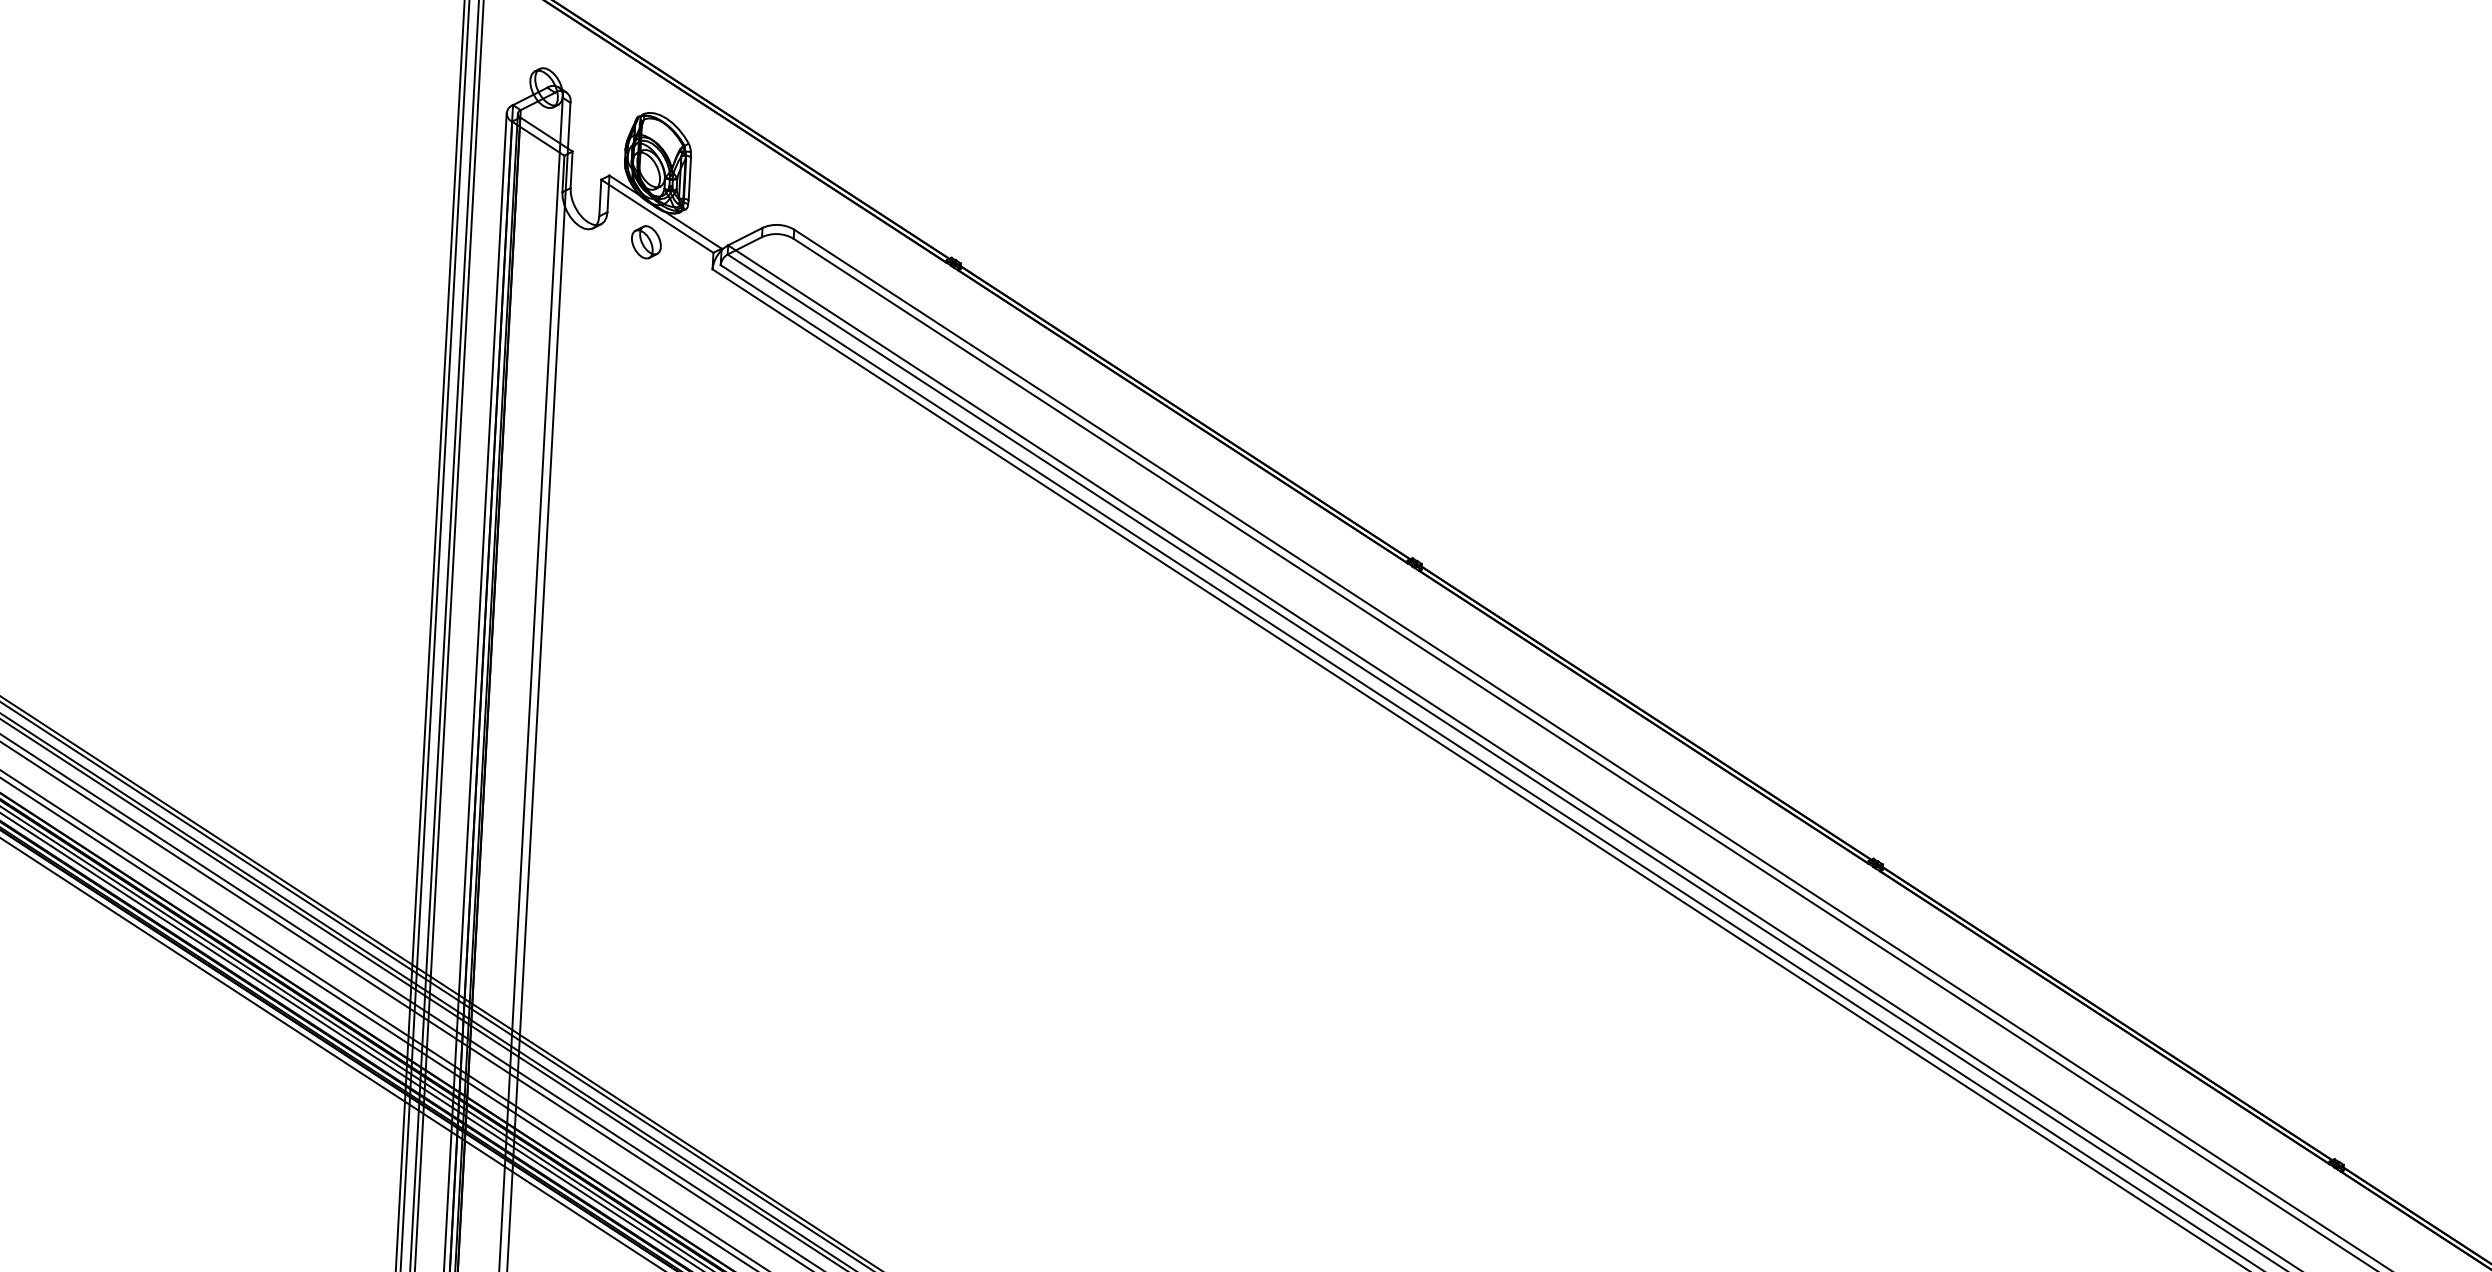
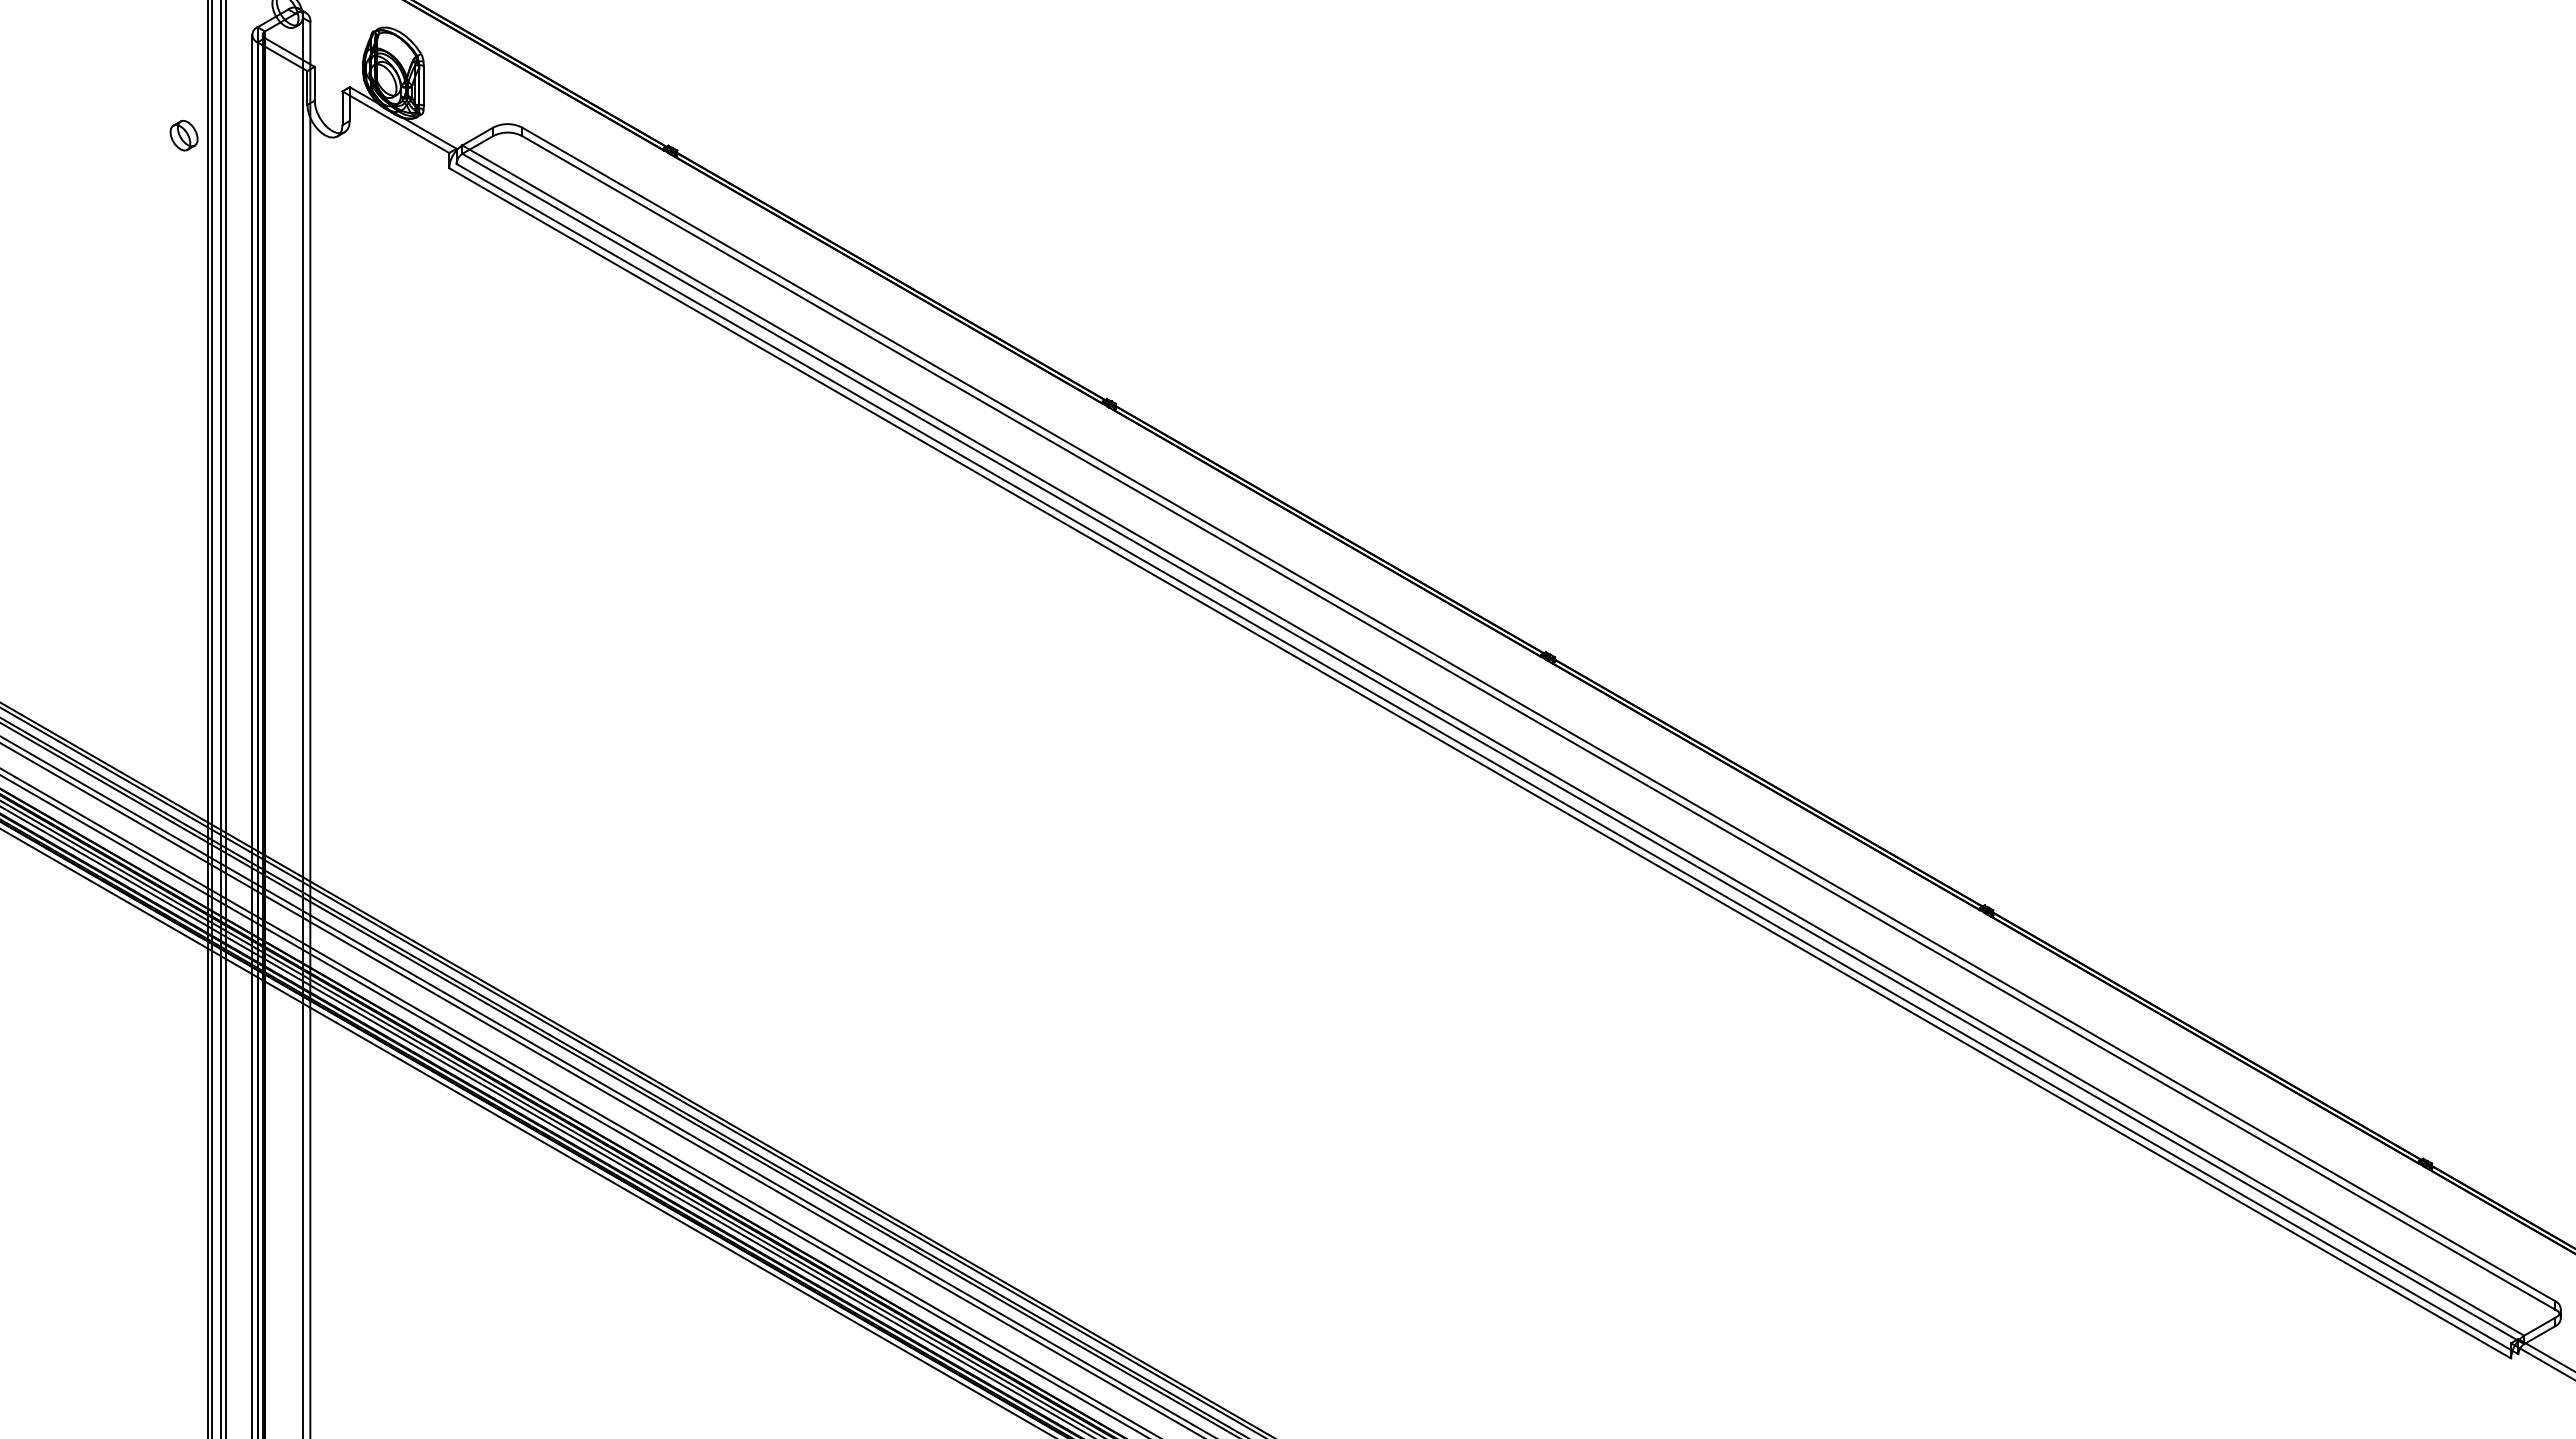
part: (645, 242) -> (183, 135), moved

